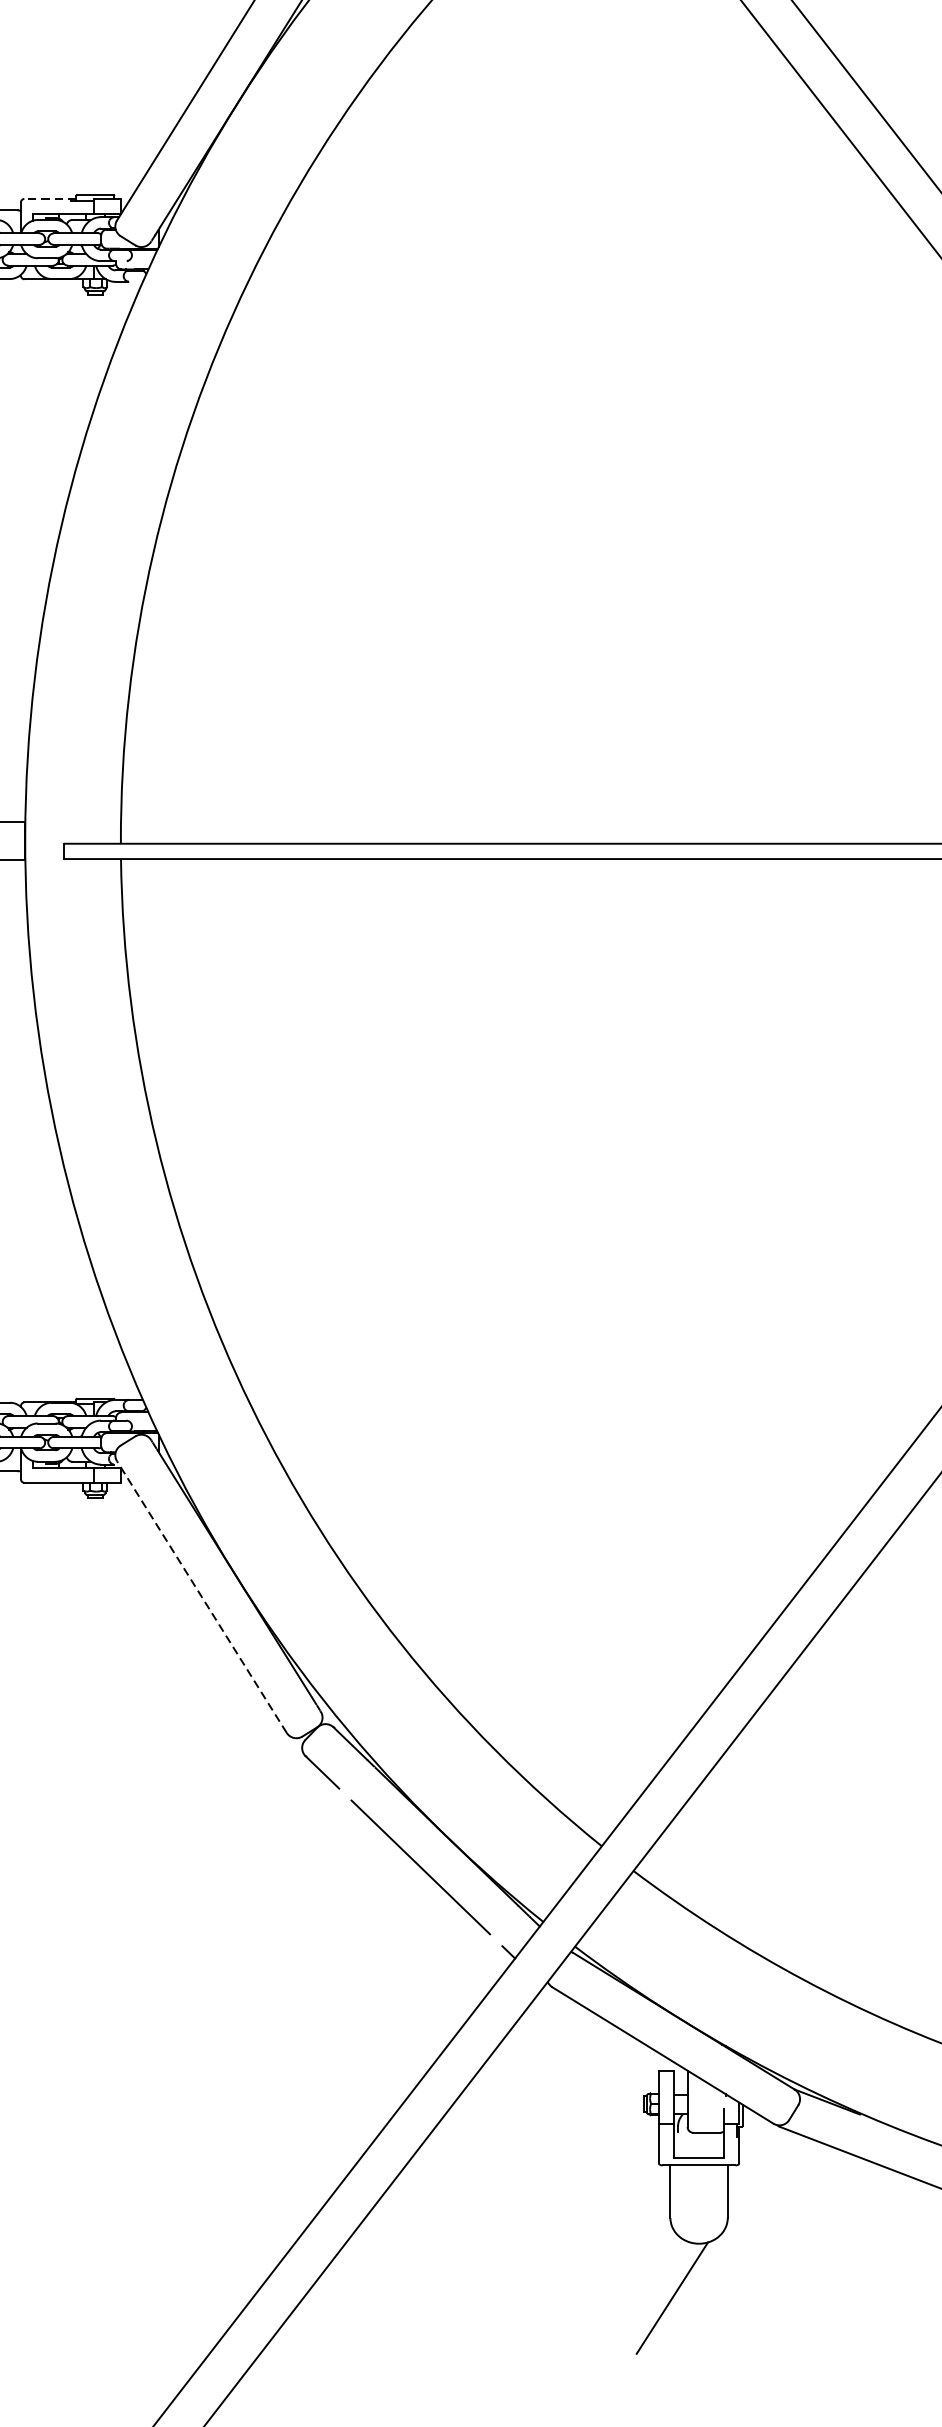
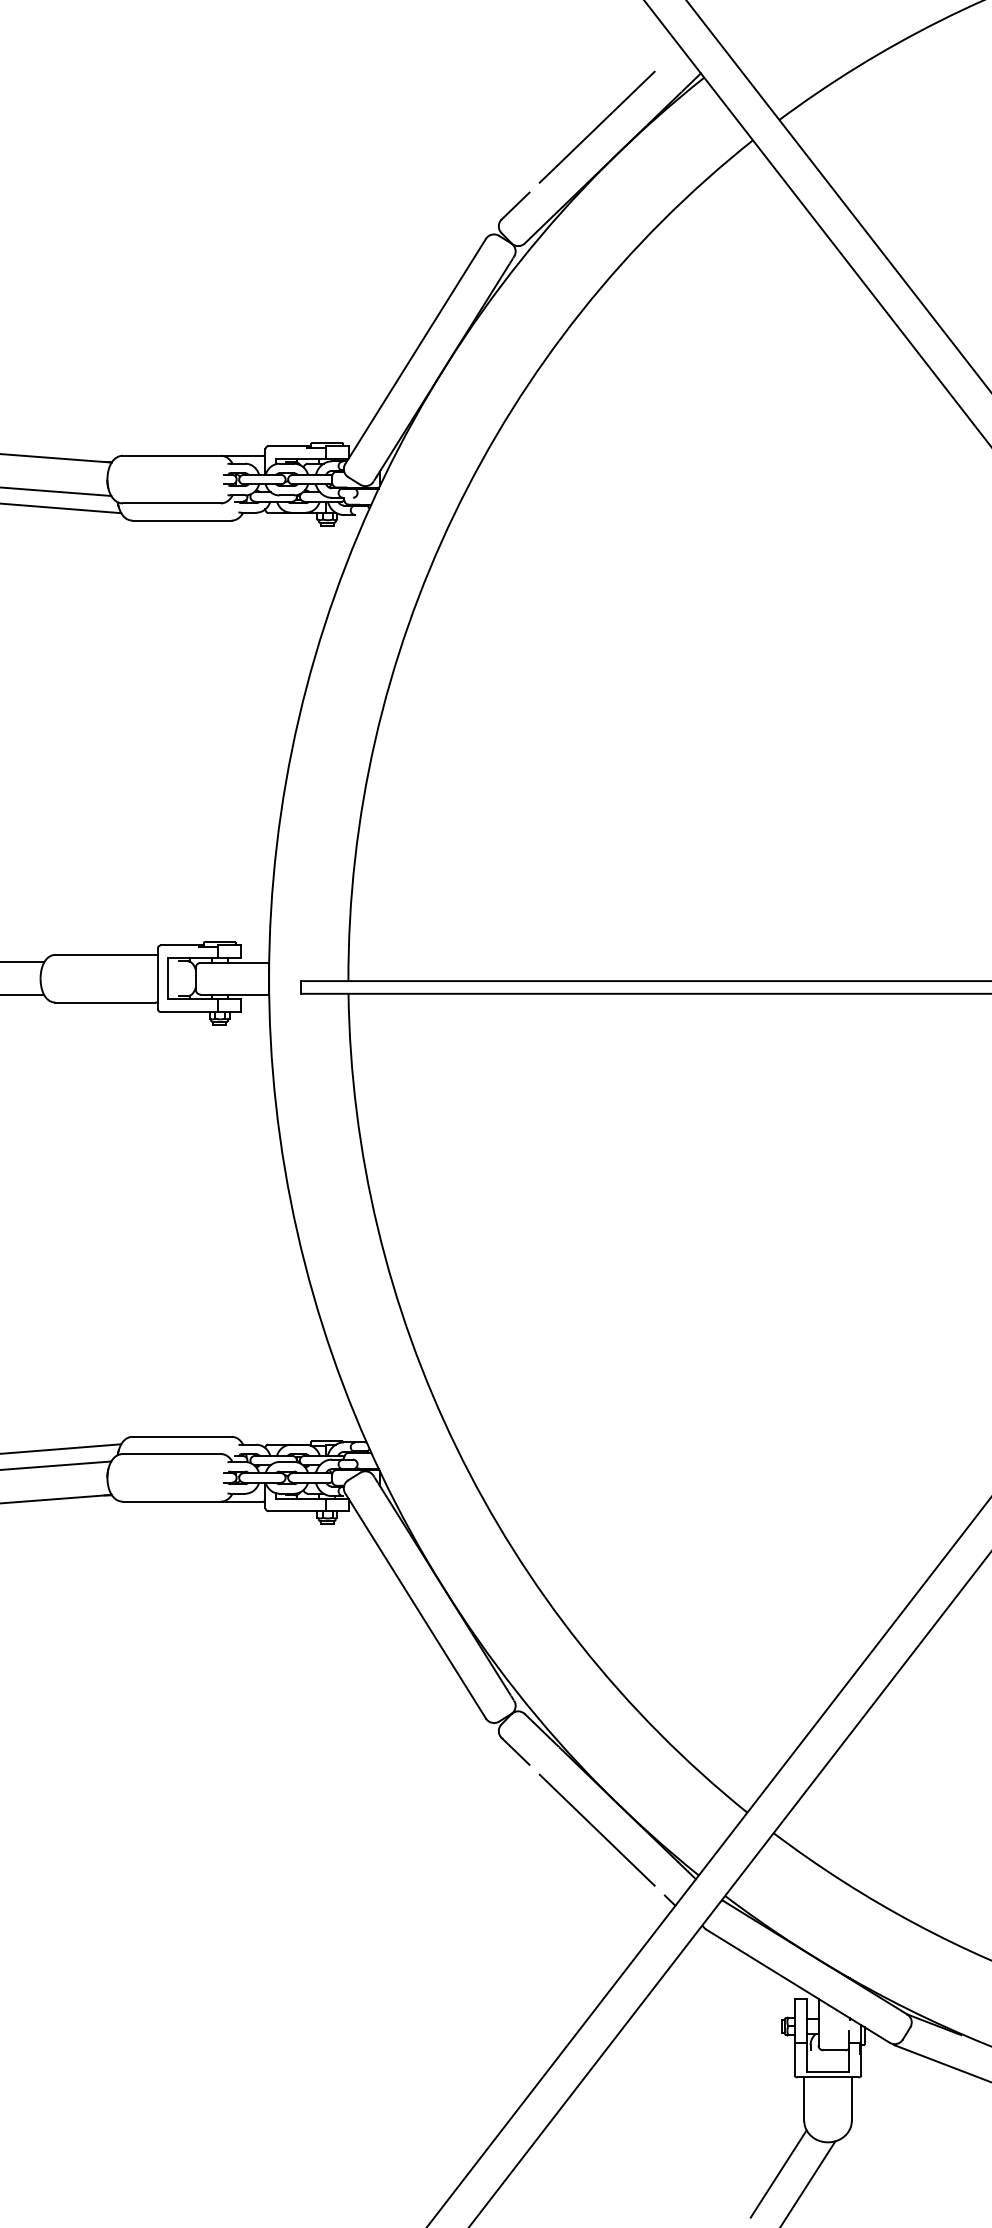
line: (49, 199) -> (289, 446), dashed -> solid
line: (201, 1597) -> (415, 1606), dashed -> solid
line: (639, 2281) -> (778, 2173), added

